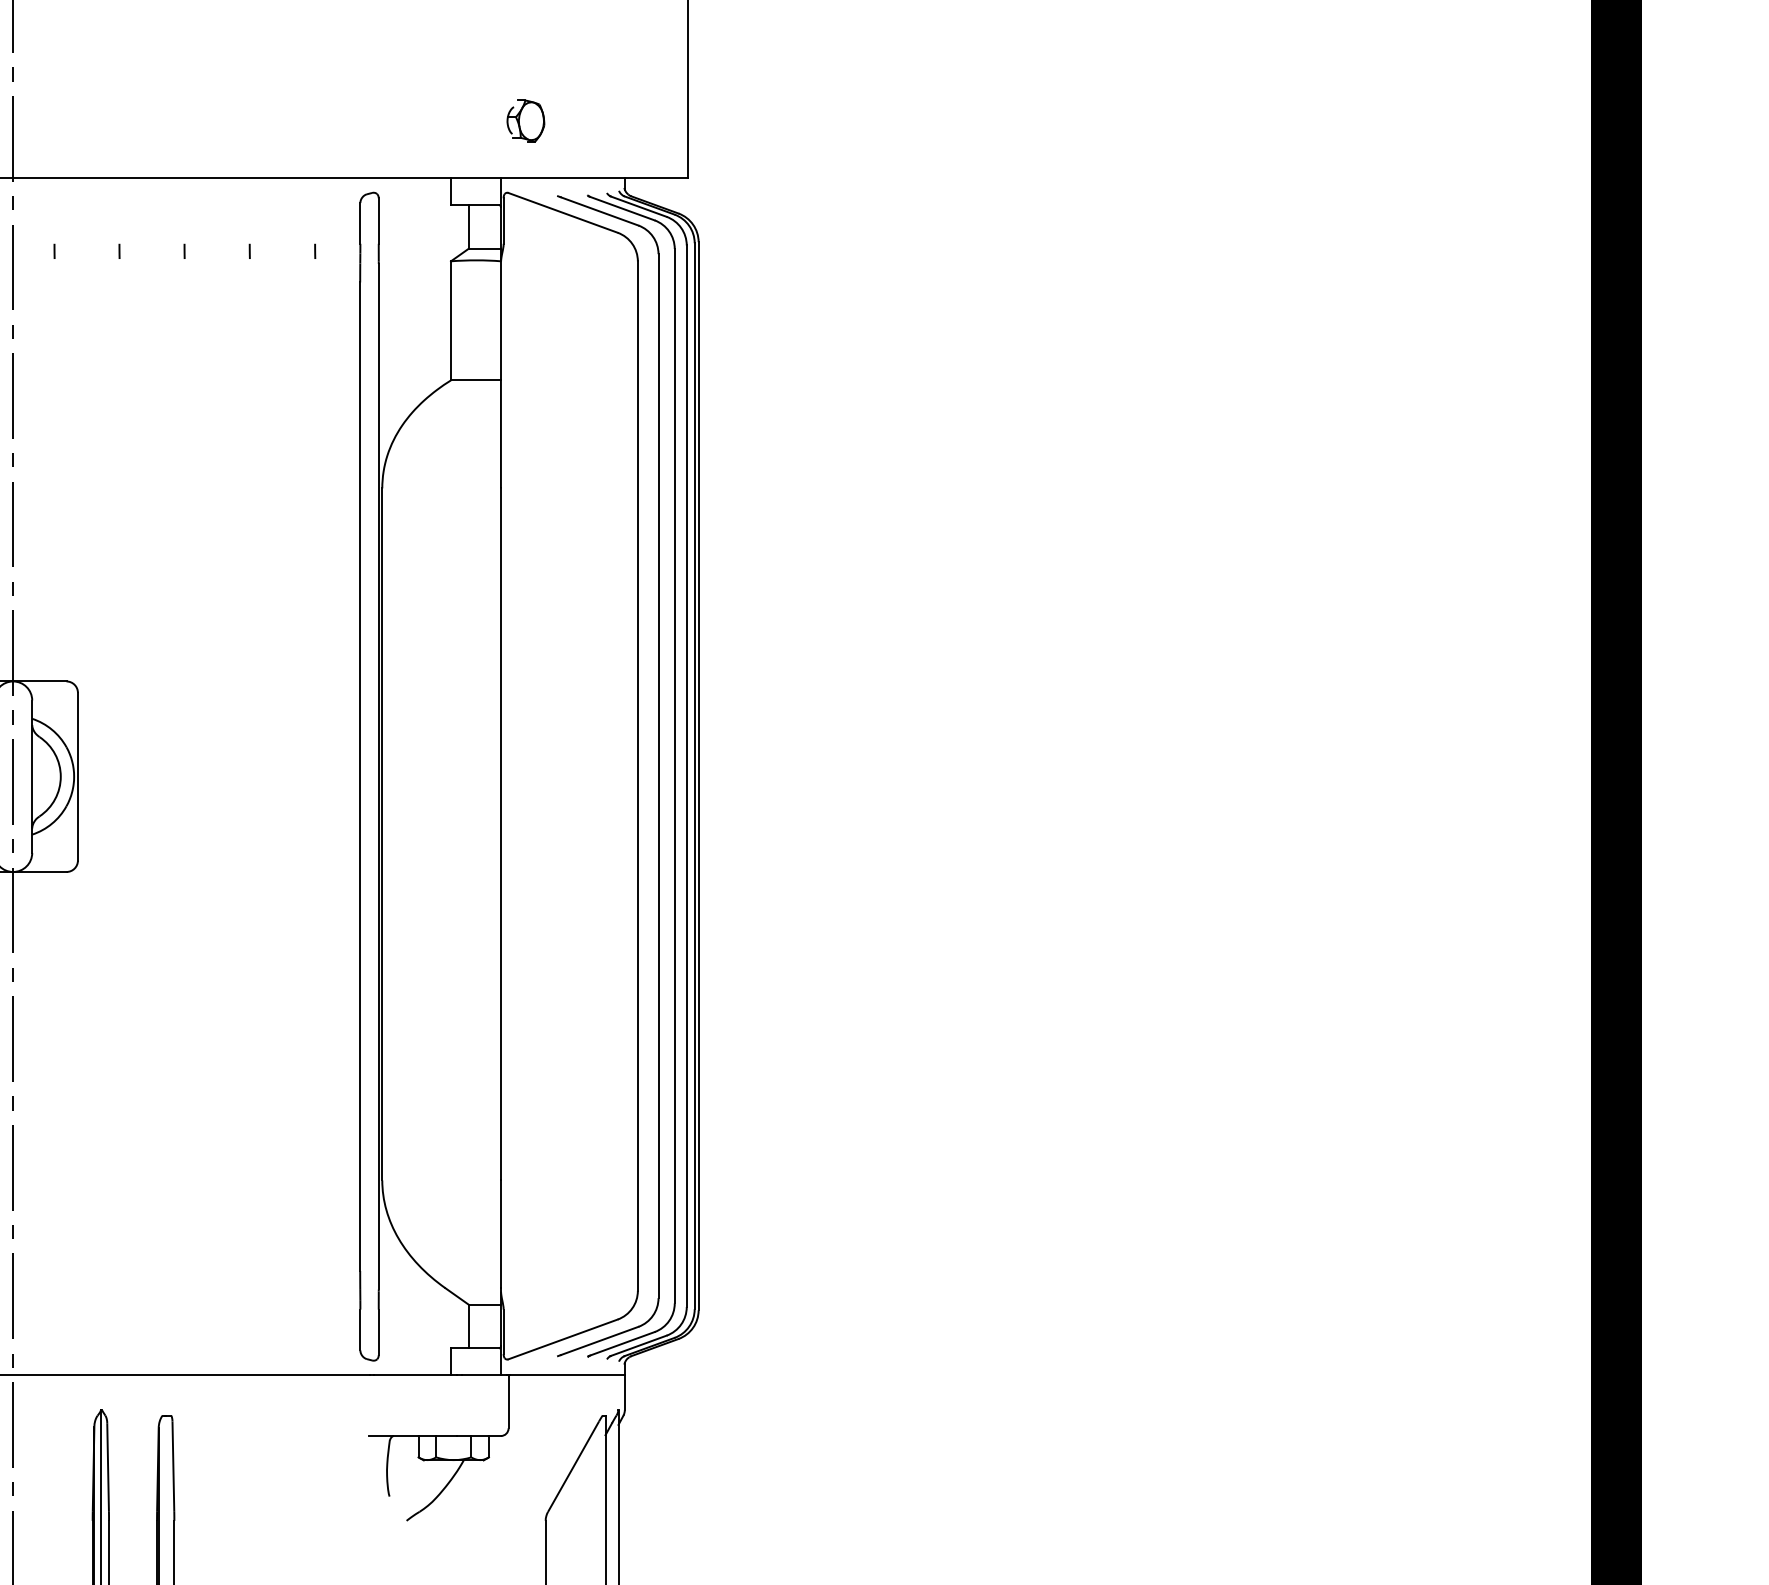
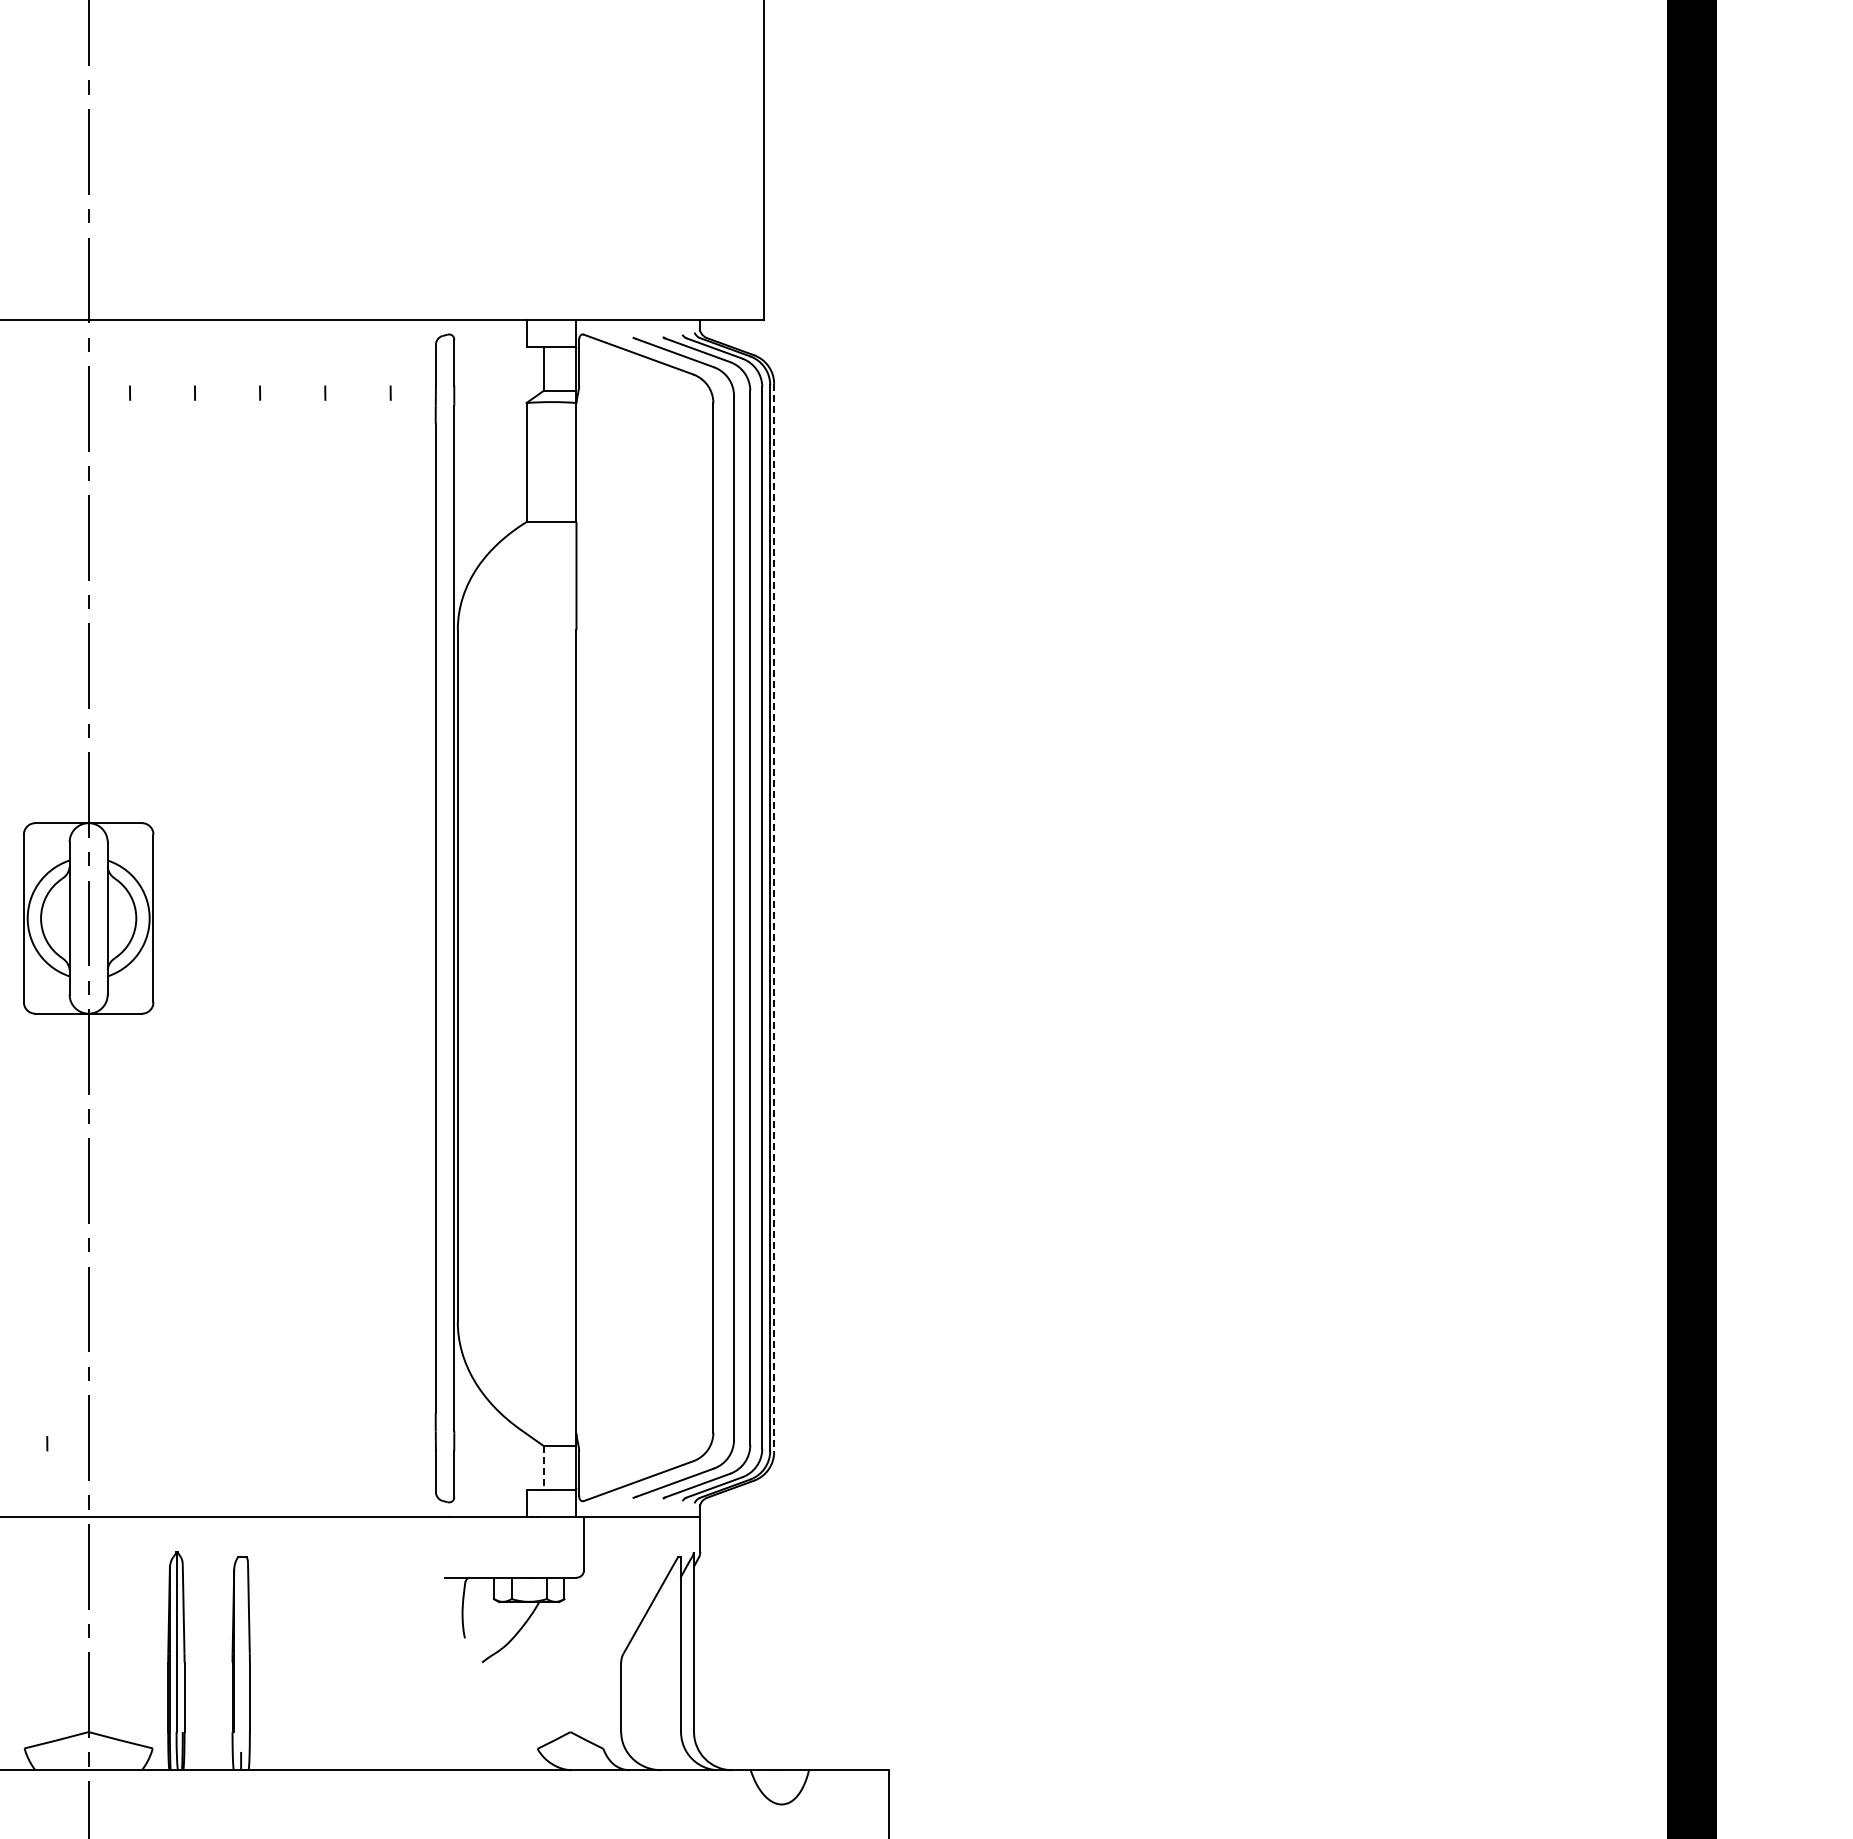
part: (525, 120) -> (601, 262), removed
line: (698, 776) -> (774, 918), solid -> dashed
line: (468, 1326) -> (544, 1468), solid -> dashed

